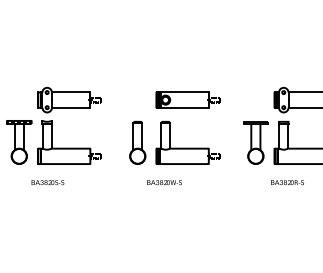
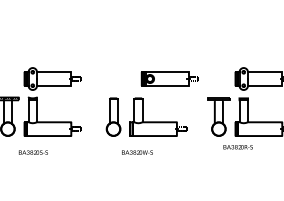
part: (187, 99) -> (169, 78), moved
text: (287, 182) -> (238, 147), moved

